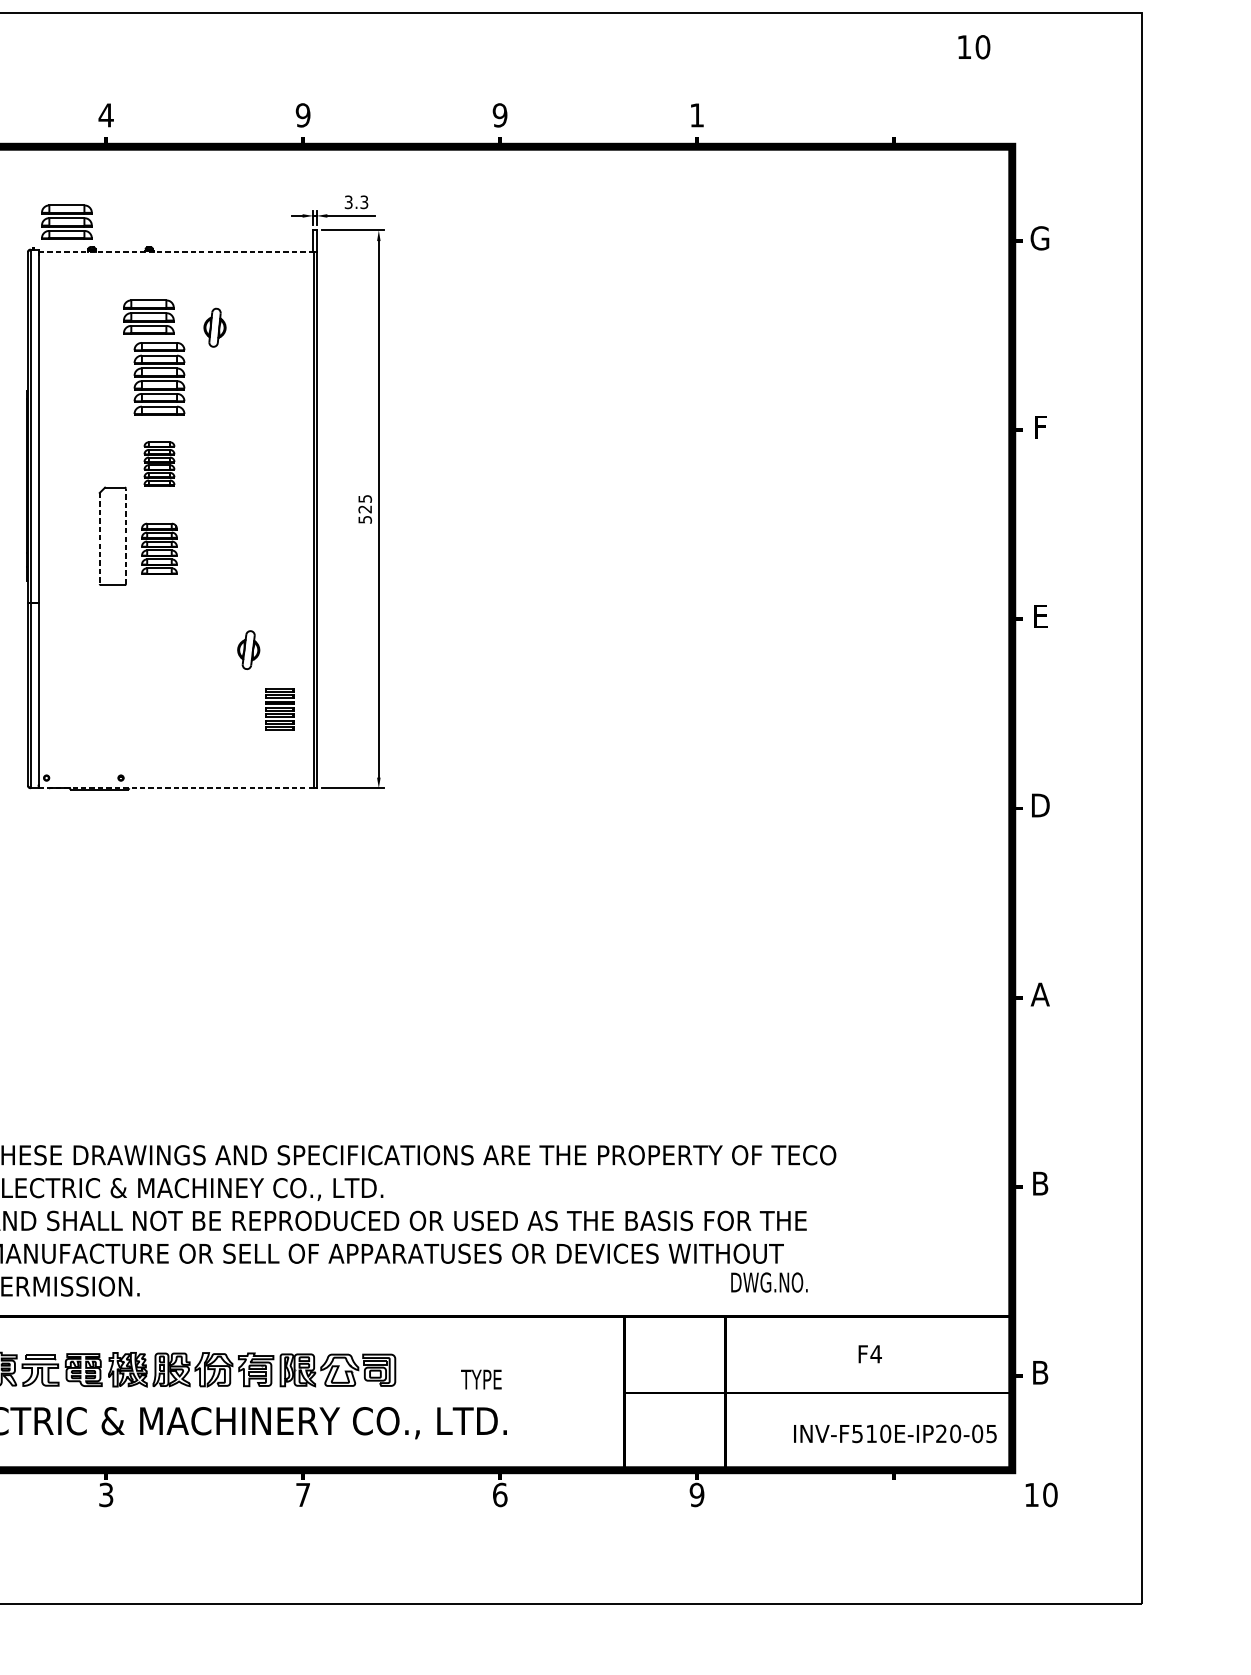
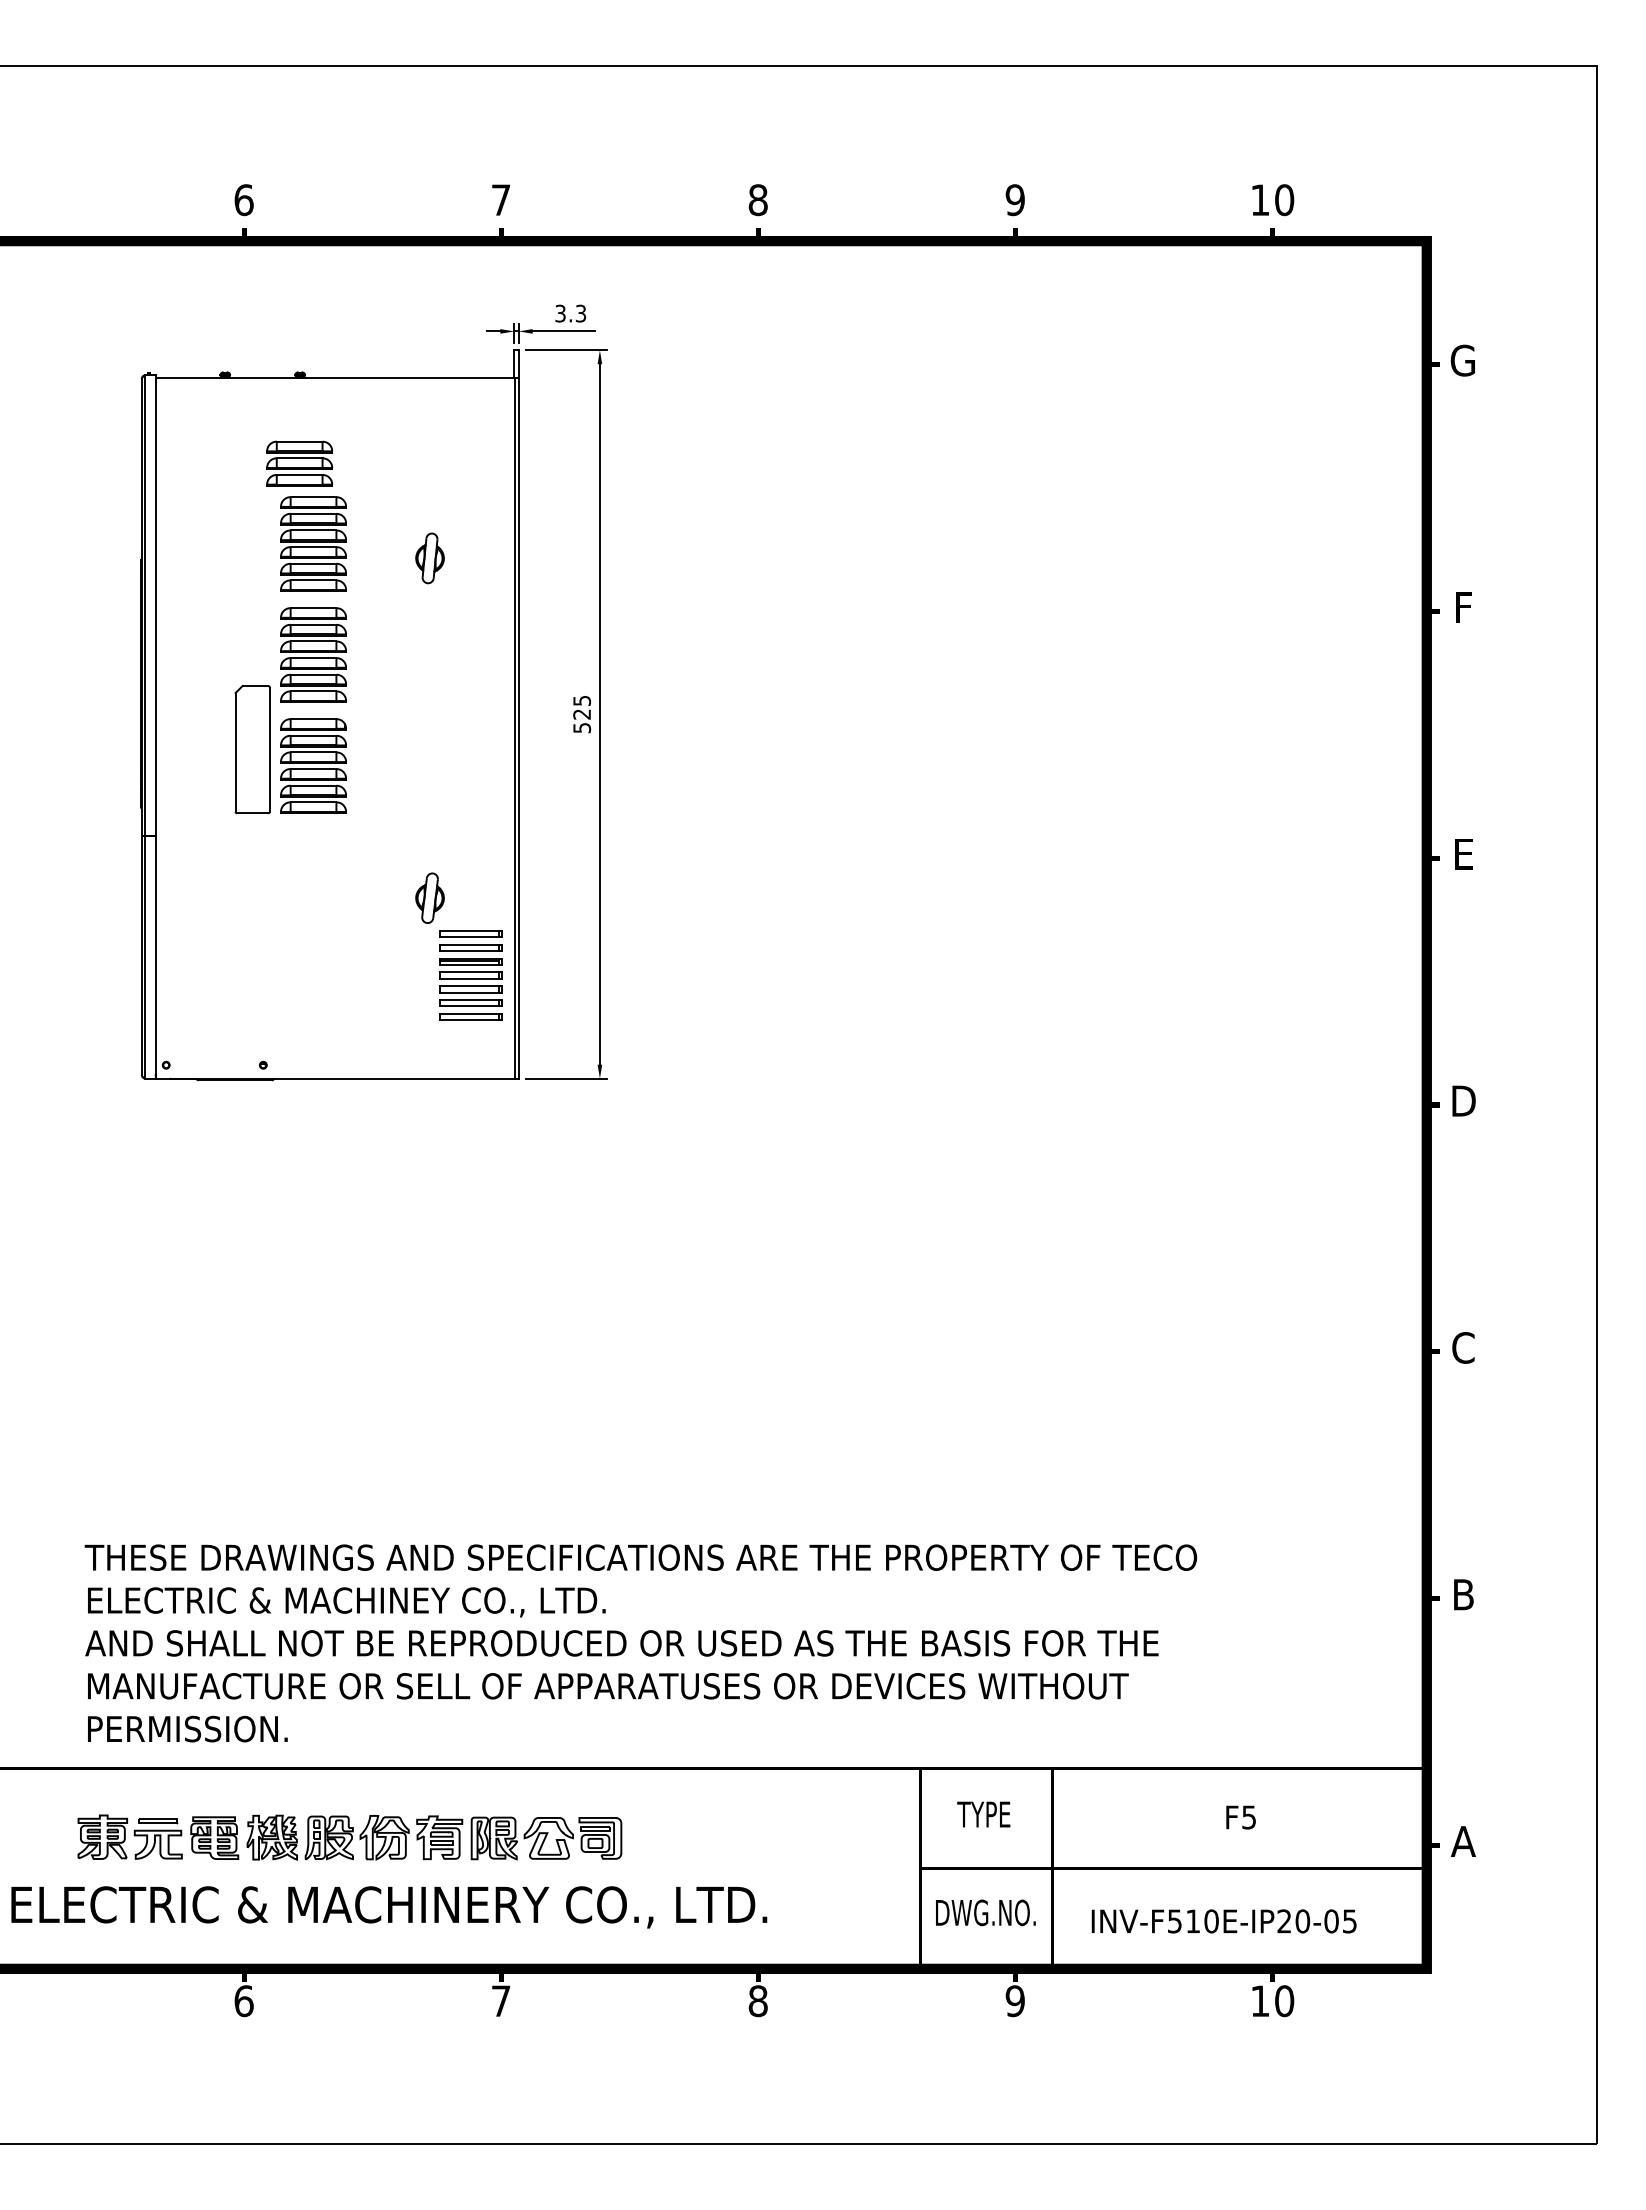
text: (974, 47) -> (1273, 200), moved
text: (105, 115) -> (243, 200), 4 -> 6
text: (302, 115) -> (500, 200), 9 -> 7
text: (499, 115) -> (757, 200), 9 -> 8
text: (696, 115) -> (1014, 200), 1 -> 9
part: (66, 222) -> (192, 339), removed
line: (176, 252) -> (335, 378), dashed -> solid
part: (214, 327) -> (429, 558), moved
part: (159, 463) -> (313, 654), size x1.67
line: (125, 536) -> (269, 749), dashed -> solid
line: (99, 538) -> (235, 752), dashed -> solid
part: (159, 548) -> (313, 765), size x1.43
part: (279, 709) -> (470, 975), size x1.67
line: (176, 788) -> (335, 1078), dashed -> solid
text: (1040, 994) -> (1463, 1347), A -> C
text: (769, 1282) -> (985, 1912), moved
text: (875, 1354) -> (1248, 1817), F4 -> F5
text: (1039, 1372) -> (1462, 1841), B -> A
text: (481, 1379) -> (983, 1814), moved
text: (894, 1433) -> (1223, 1921), moved
text: (105, 1495) -> (243, 2001), 3 -> 6
text: (499, 1495) -> (757, 2001), 6 -> 8
text: (1041, 1495) -> (1273, 2001), moved

